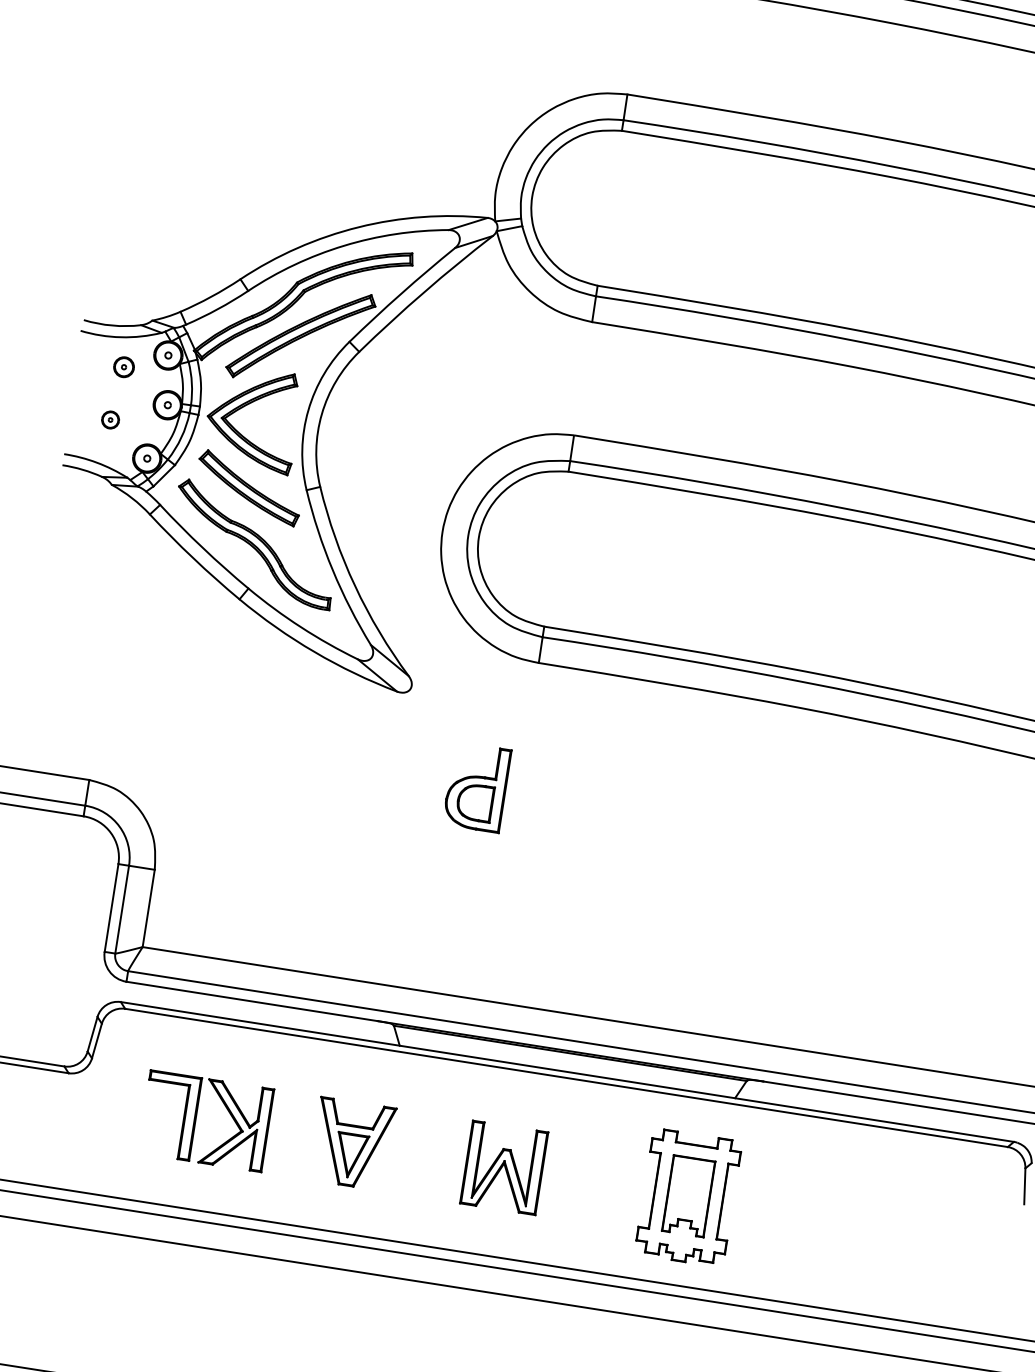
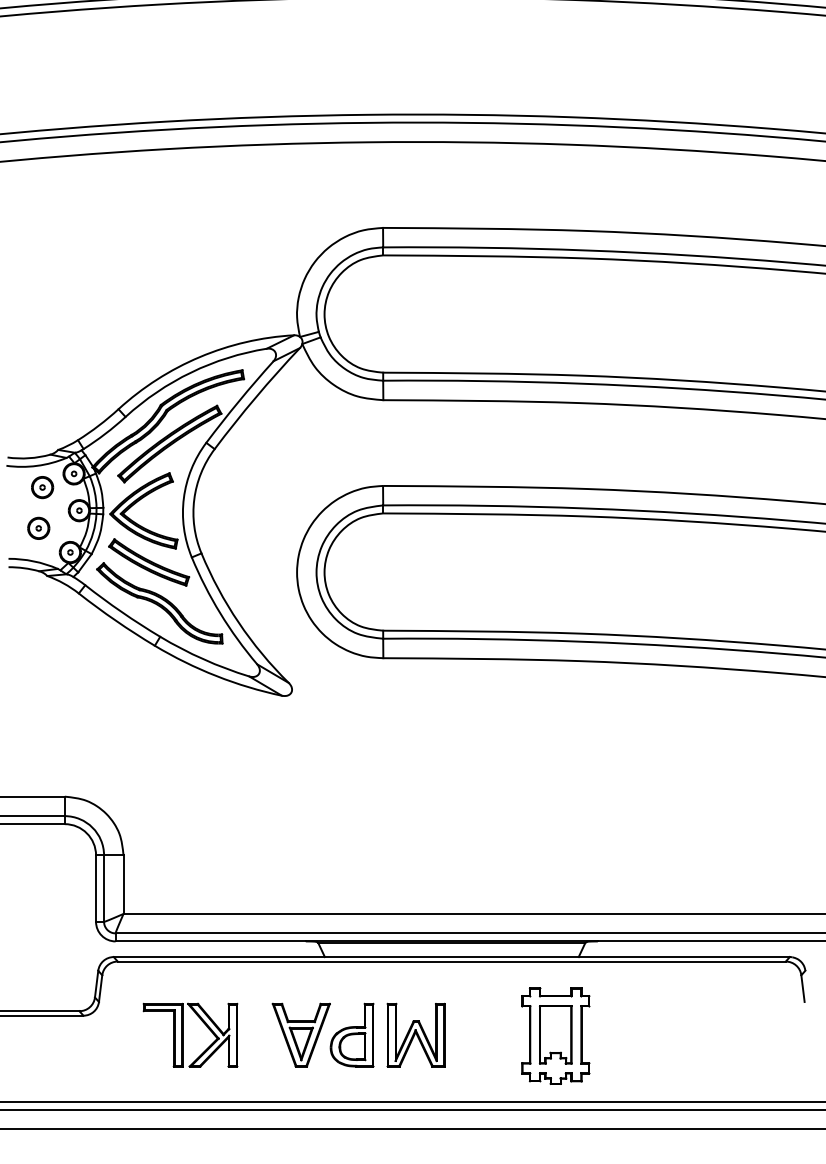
part: (123, 366) -> (42, 487), size x1.43
part: (110, 418) -> (38, 527), size x1.67
part: (476, 786) -> (351, 1034), moved

